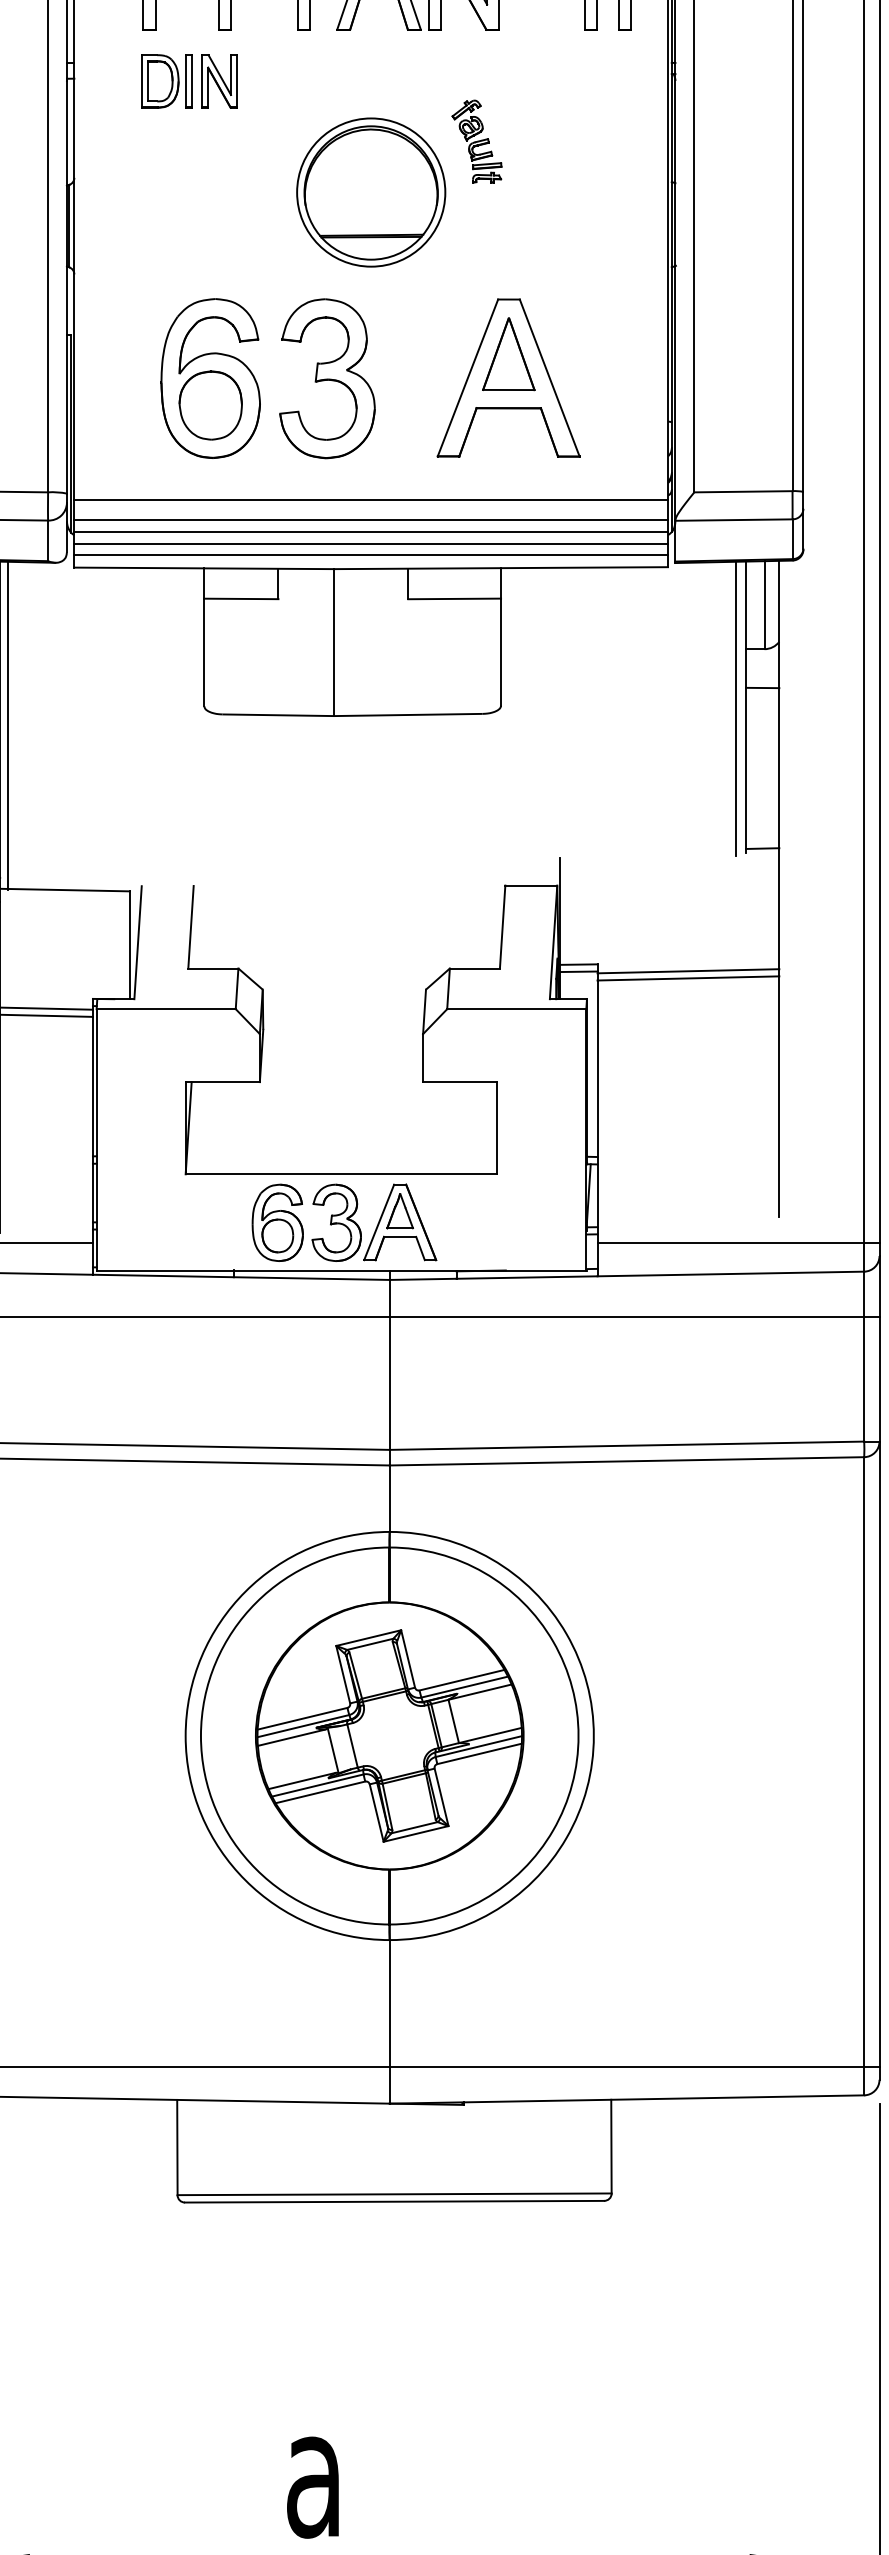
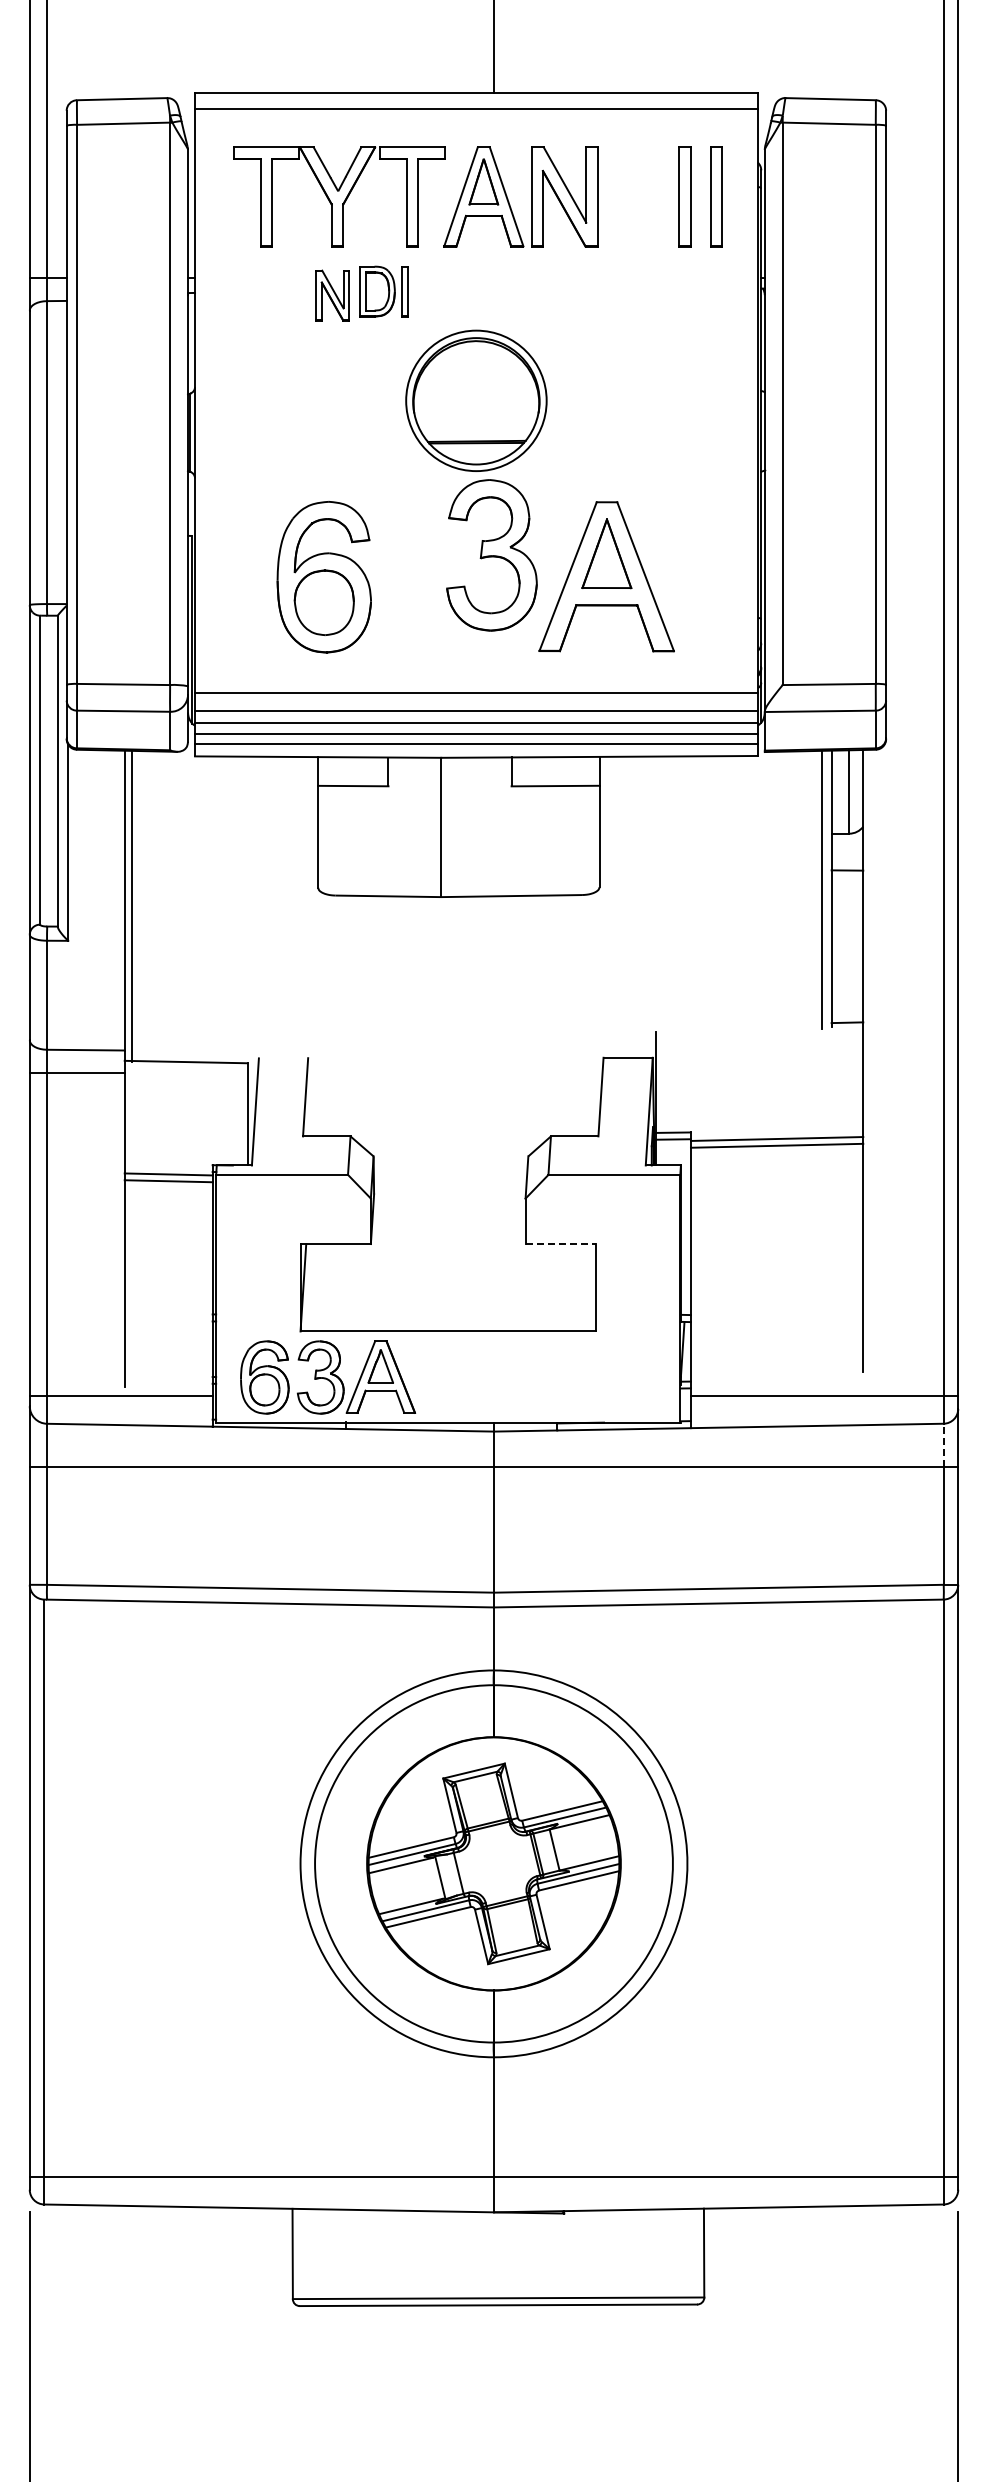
part: (166, 81) -> (383, 291), moved
part: (476, 141) -> (576, 352), removed
part: (326, 378) -> (491, 555), moved
line: (460, 1082) -> (561, 1244), solid -> dashed
part: (344, 1222) -> (328, 1377), moved
line: (863, 1294) -> (943, 1445), solid -> dashed

